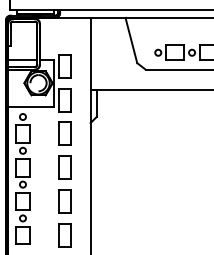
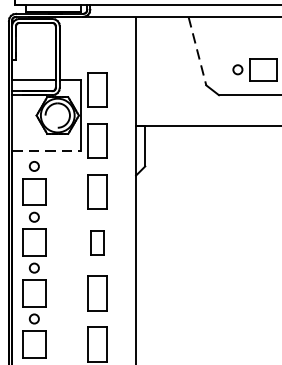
line: (131, 40) -> (197, 51), solid -> dashed
line: (30, 106) -> (45, 150), solid -> dashed
part: (64, 167) -> (96, 242), size x0.7

